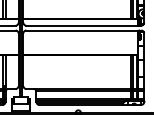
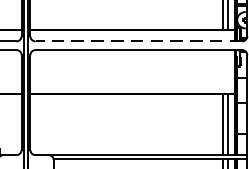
line: (83, 25) -> (138, 41), solid -> dashed

